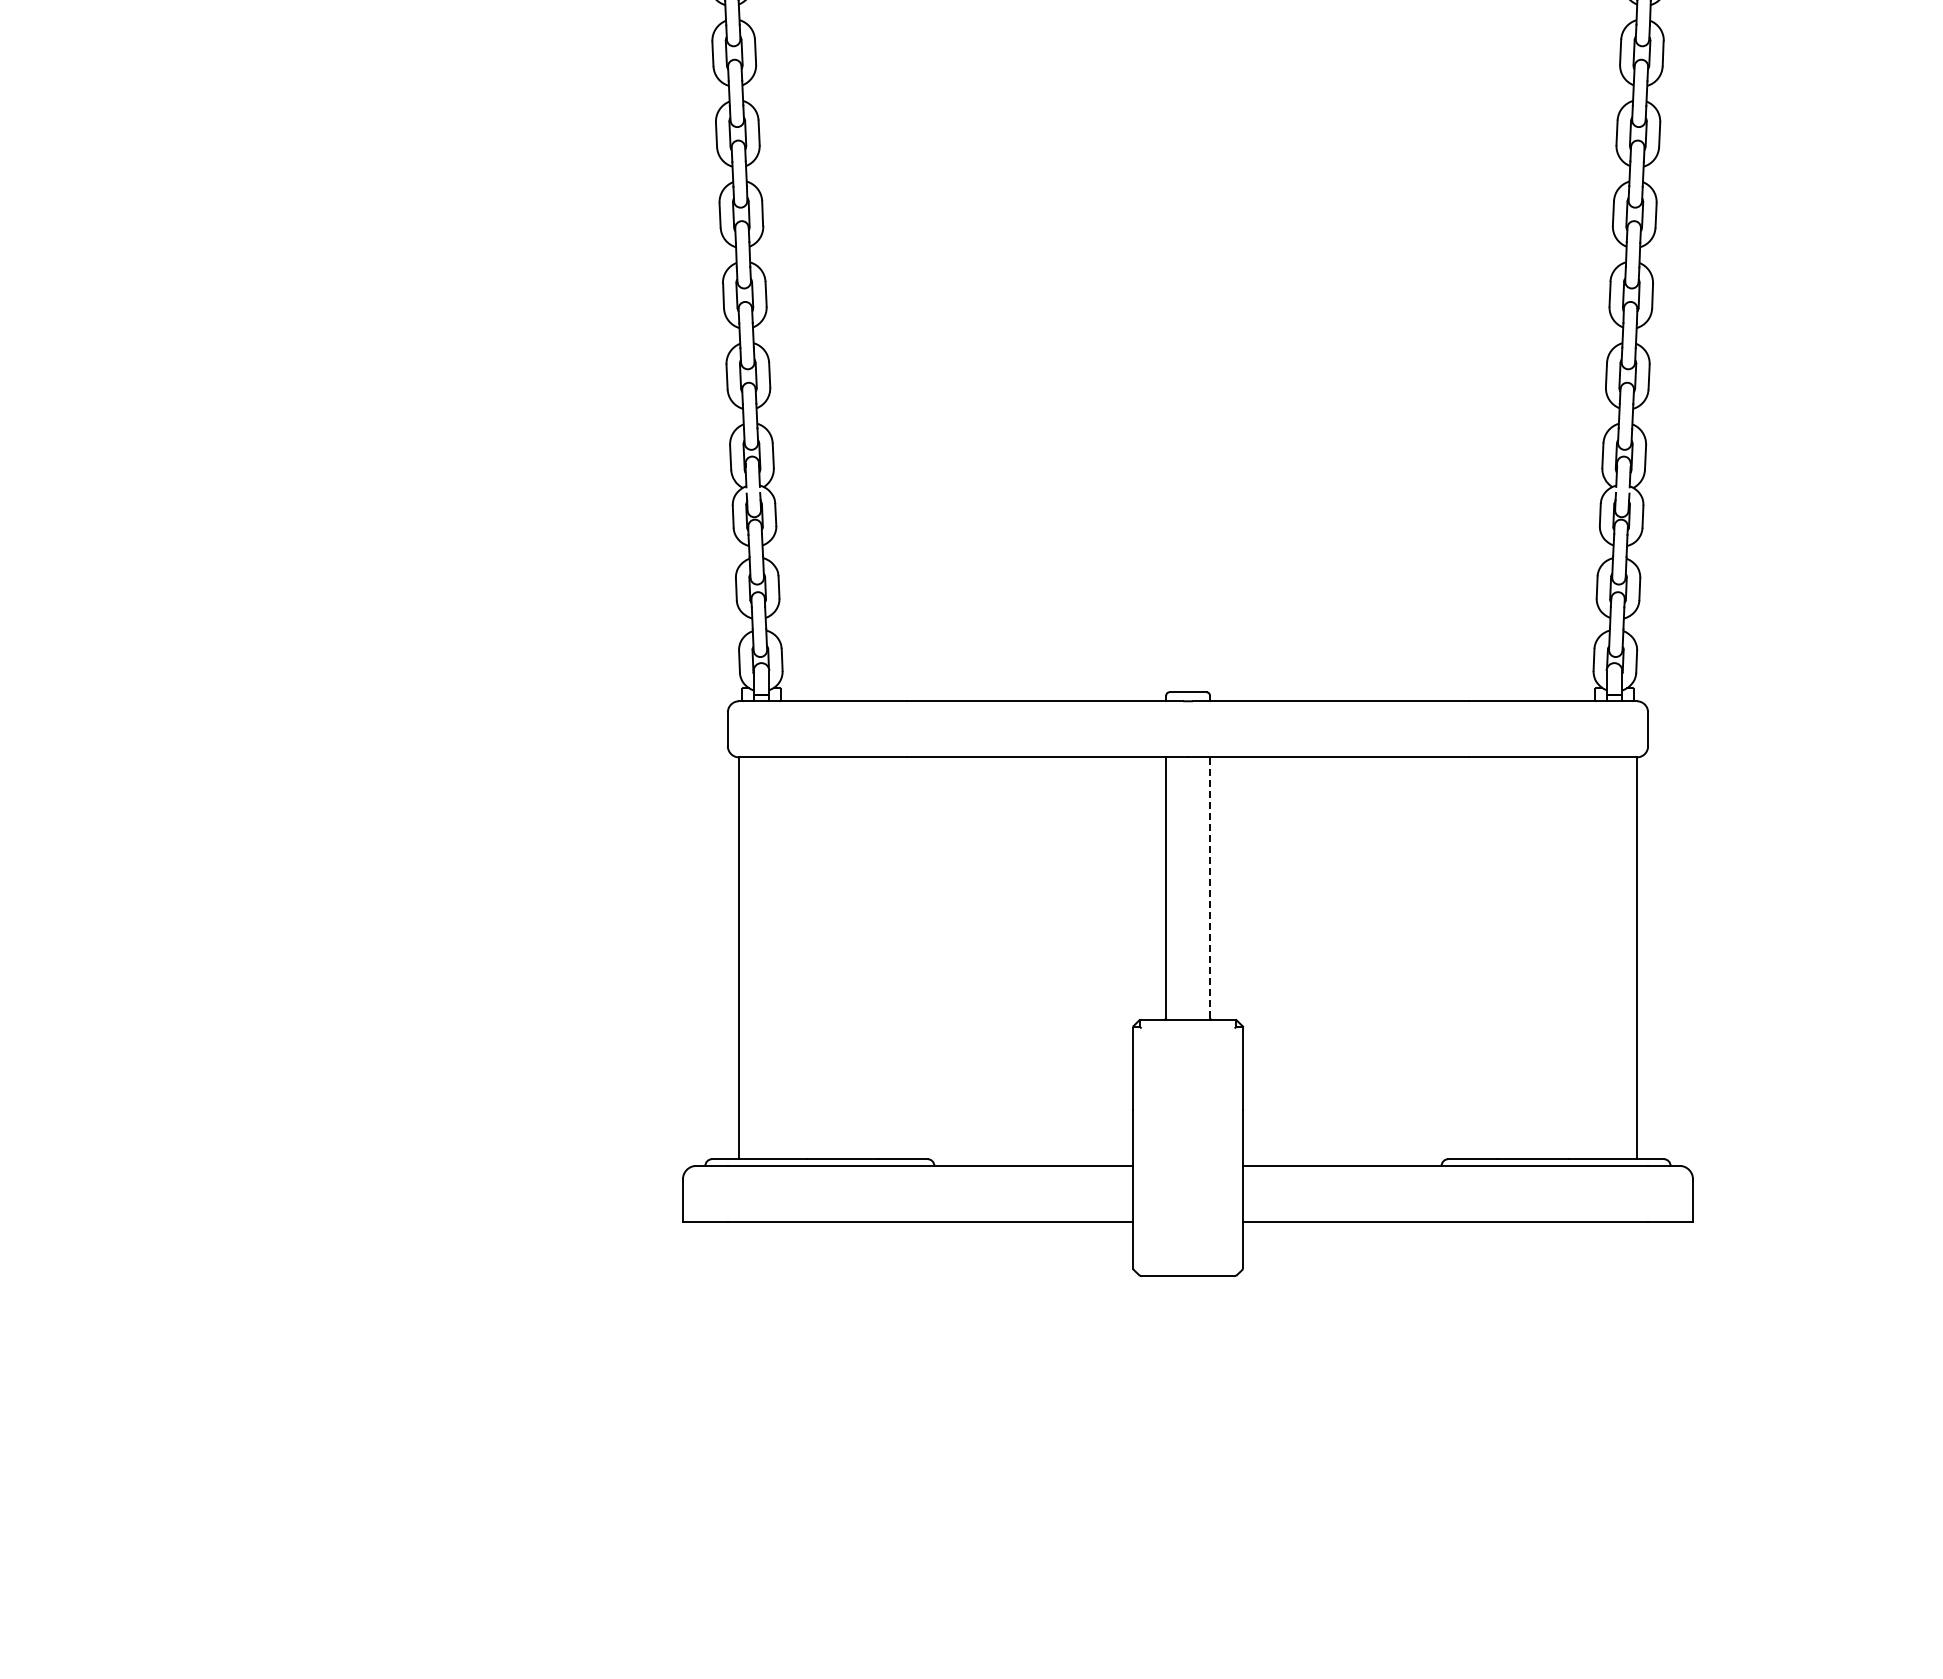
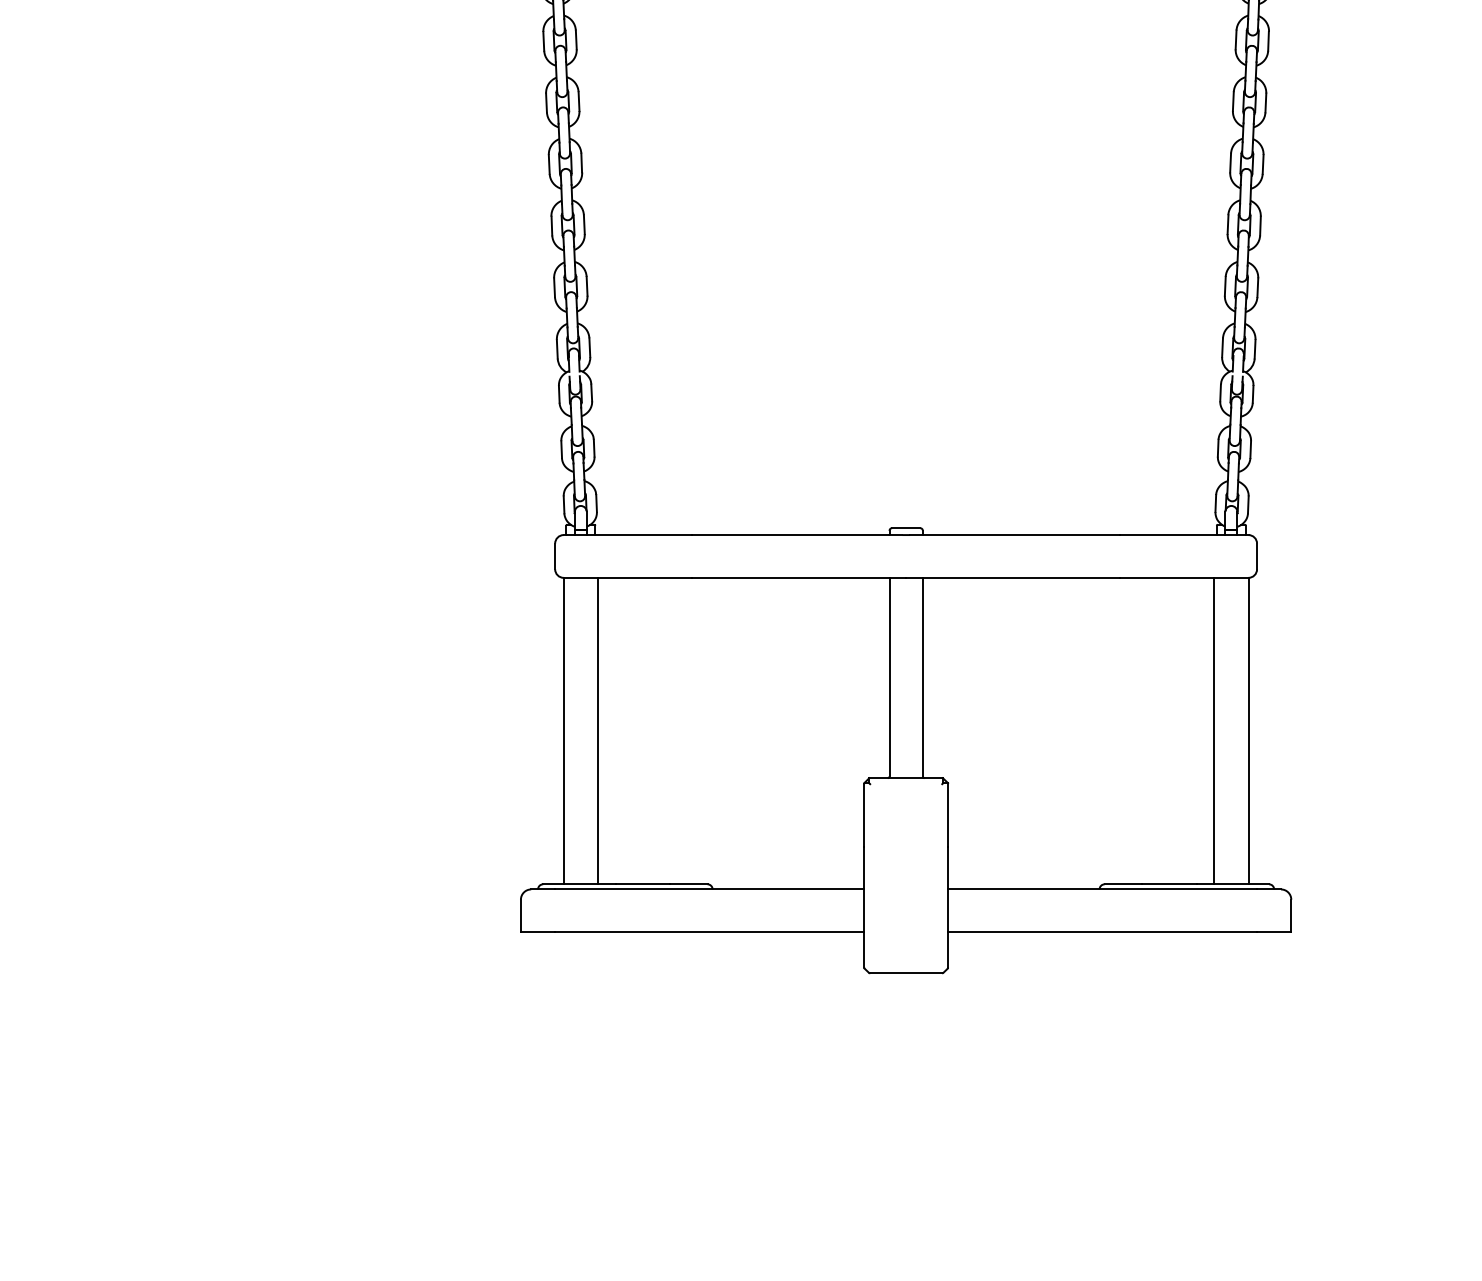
line: (1209, 887) -> (922, 677), dashed -> solid
line: (783, 958) -> (597, 731), added
line: (1592, 958) -> (1214, 731), added

